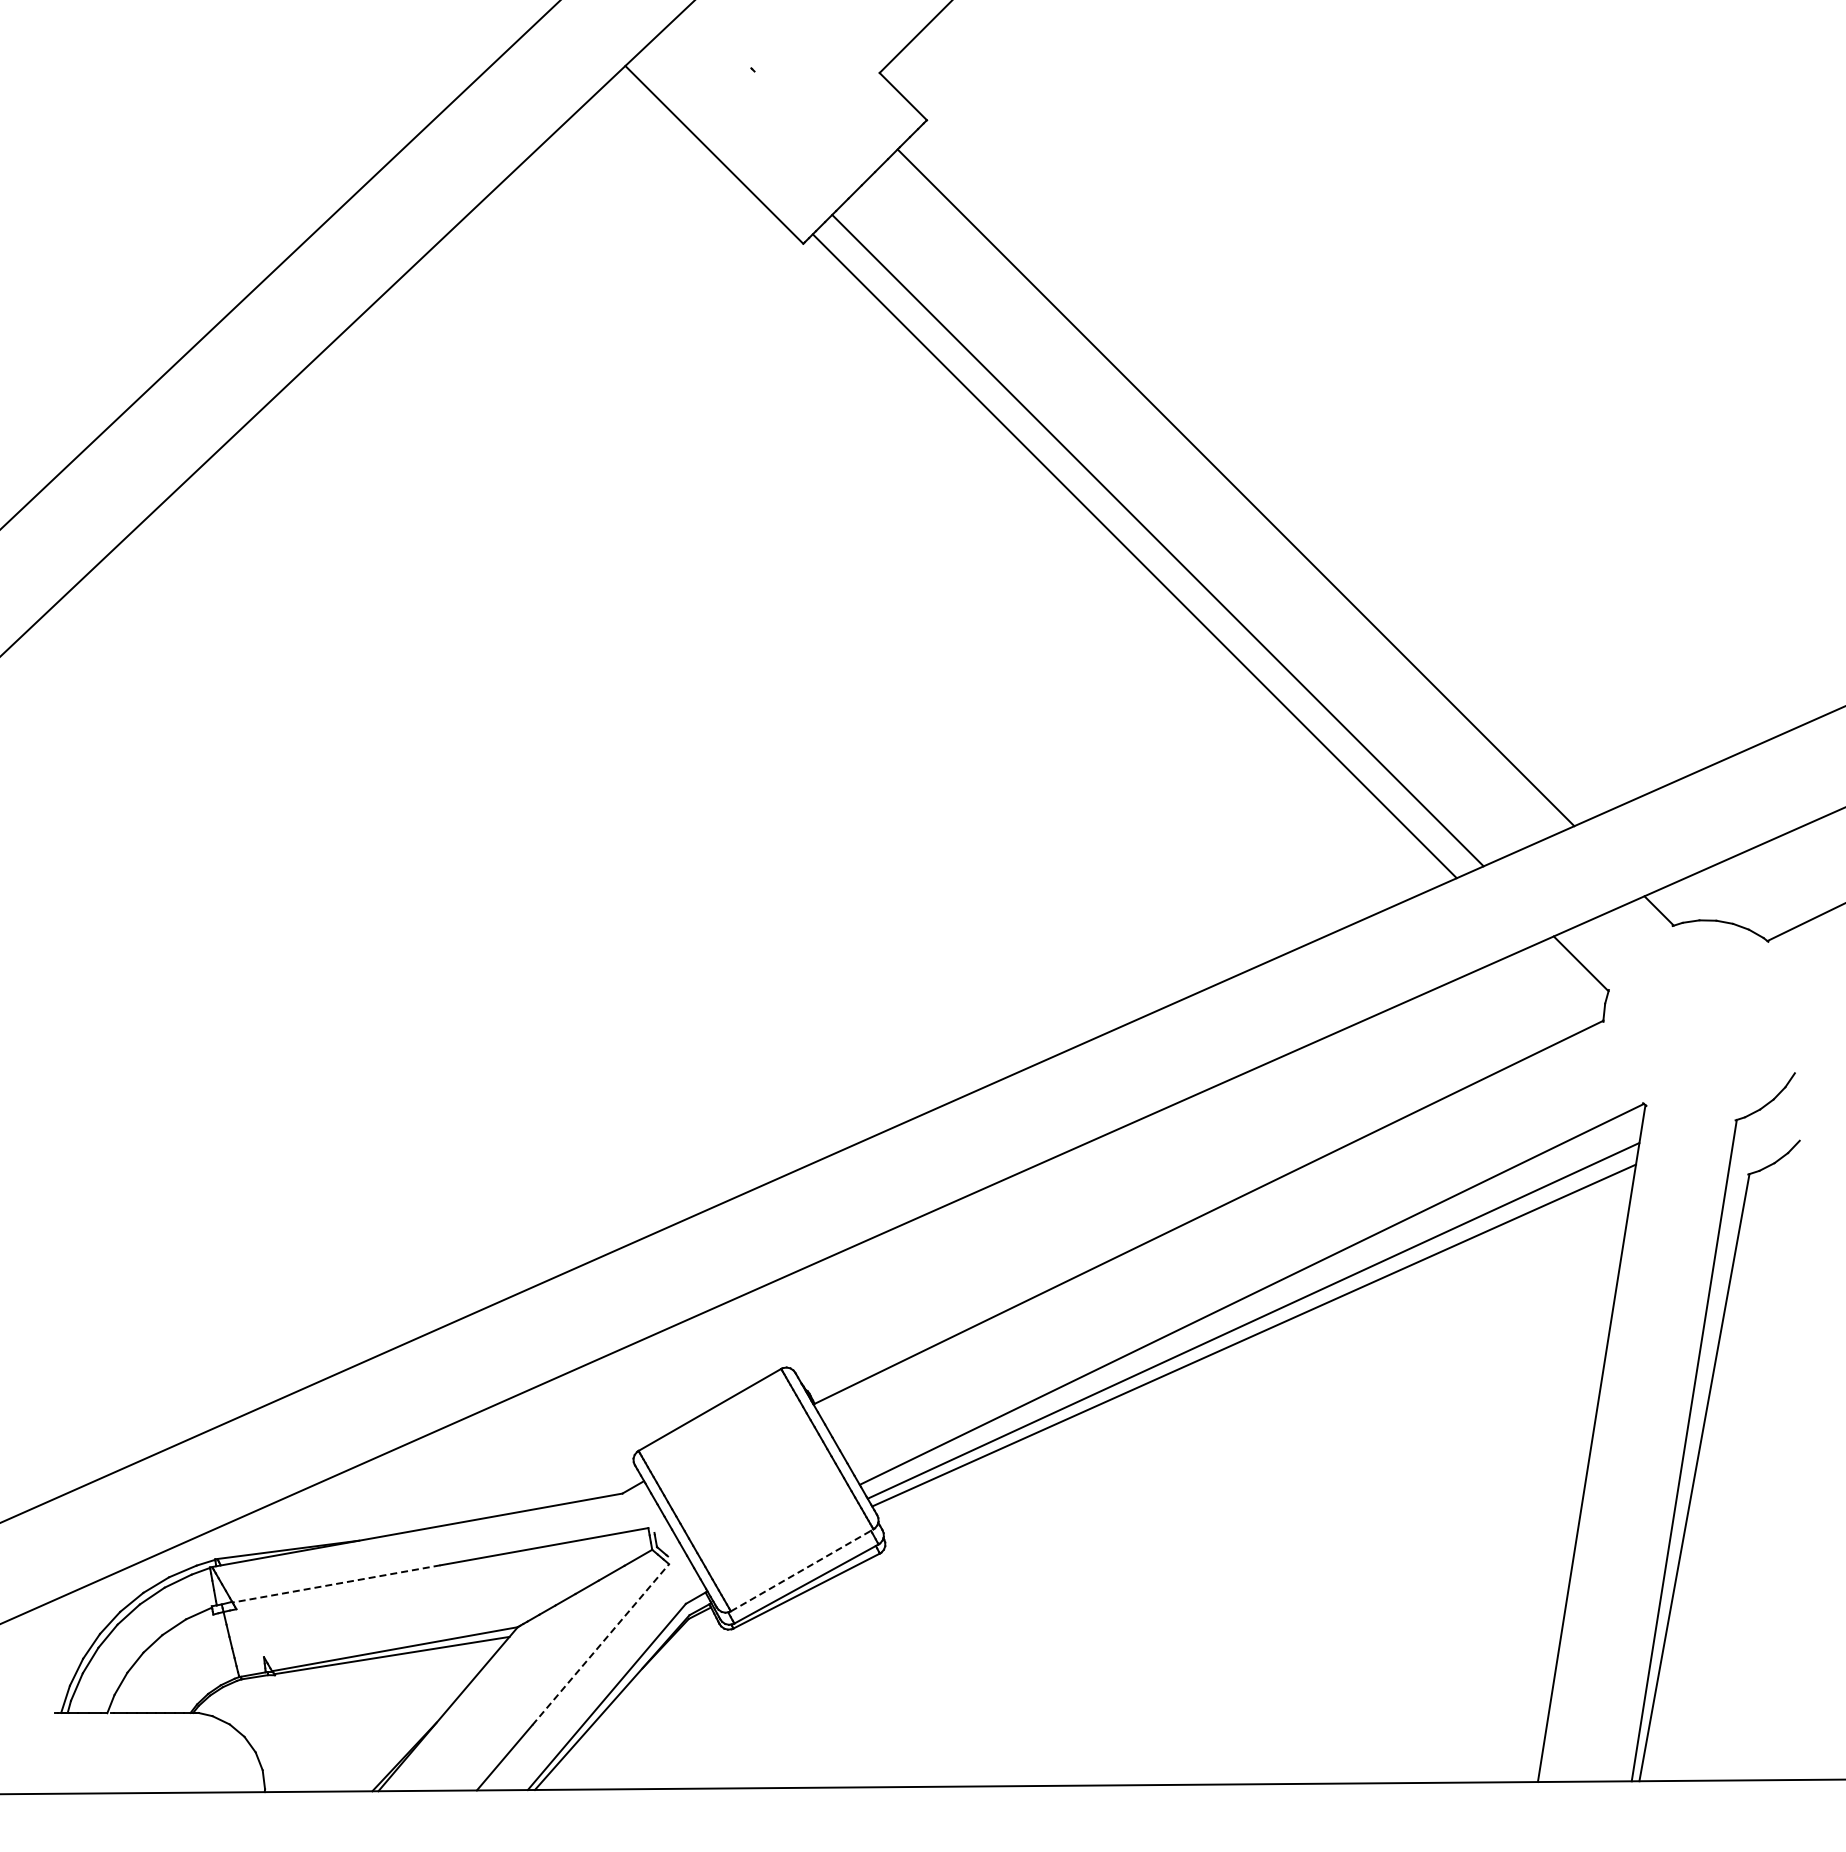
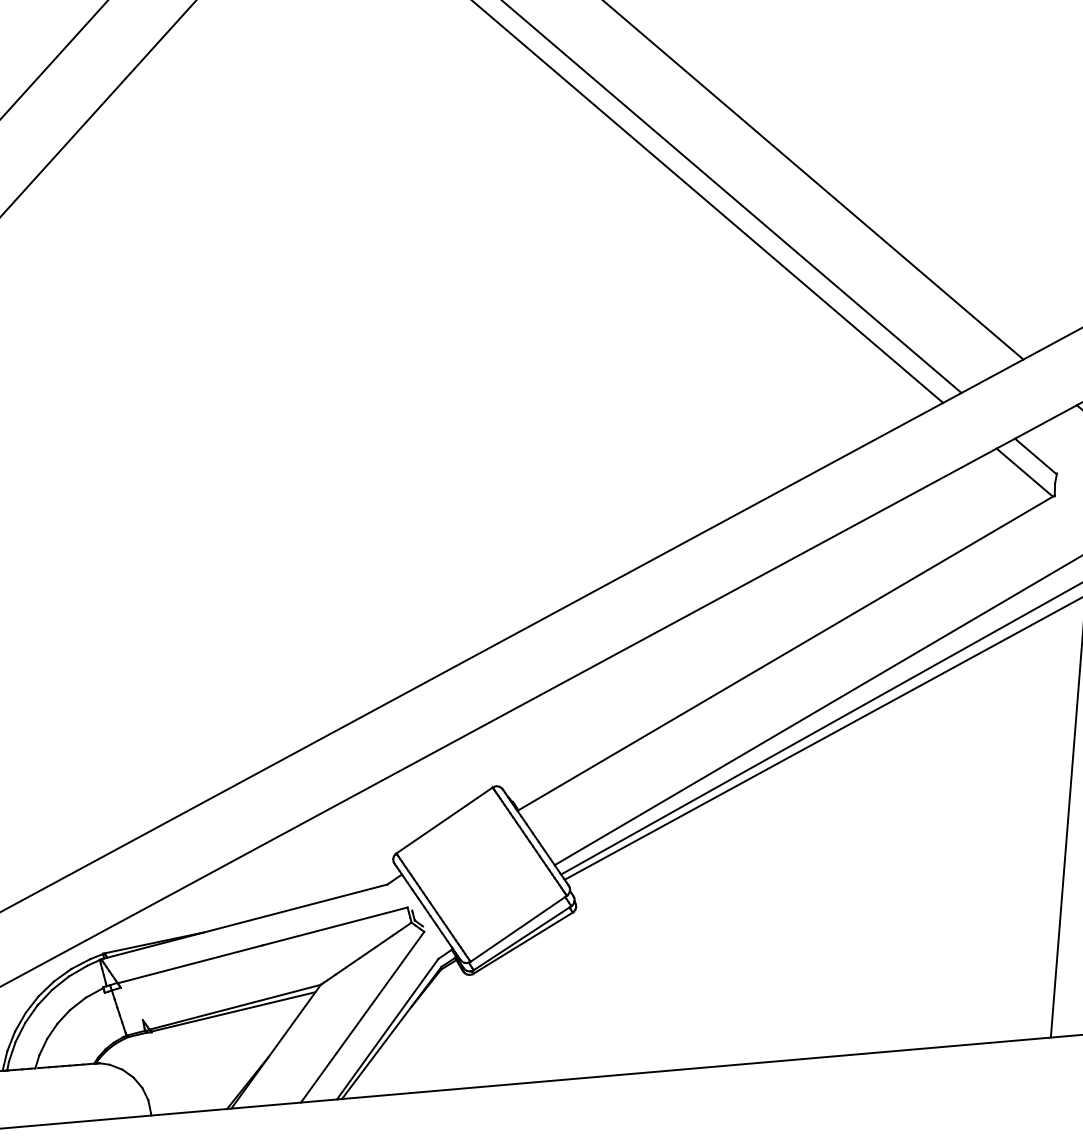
line: (1563, 985) -> (1024, 472), added
line: (802, 1570) -> (518, 928), dashed -> solid
line: (336, 1583) -> (190, 964), dashed -> solid
line: (600, 1644) -> (380, 992), dashed -> solid

